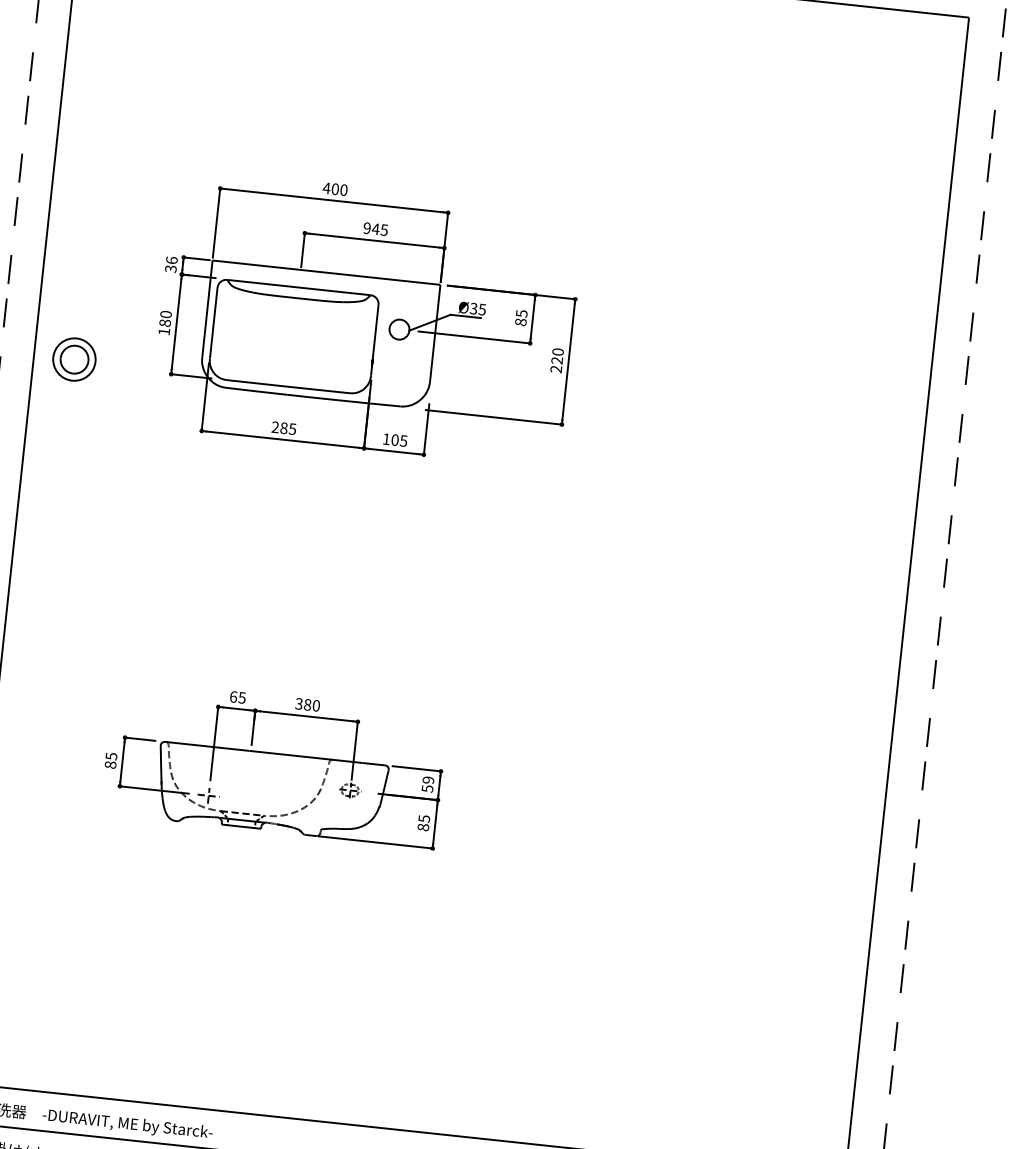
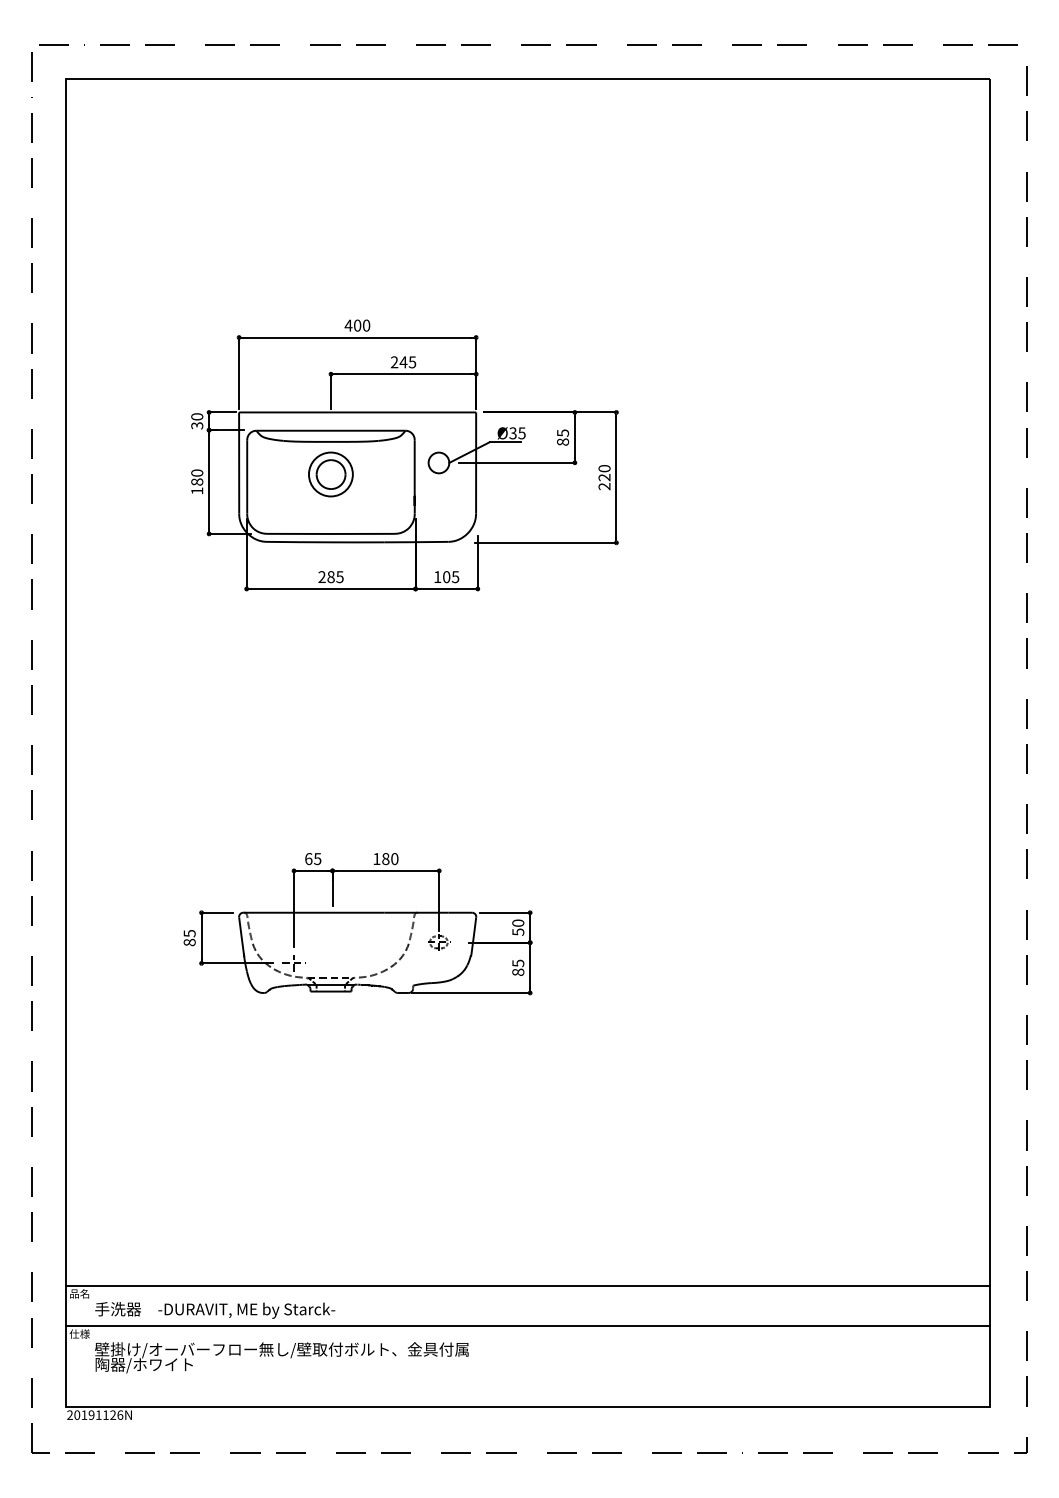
text: (367, 228) -> (394, 362), 945 -> 245
text: (172, 260) -> (197, 416), 36 -> 30
part: (74, 359) -> (330, 474), moved
text: (298, 704) -> (376, 859), 380 -> 180
text: (428, 779) -> (518, 922), 59 -> 50

